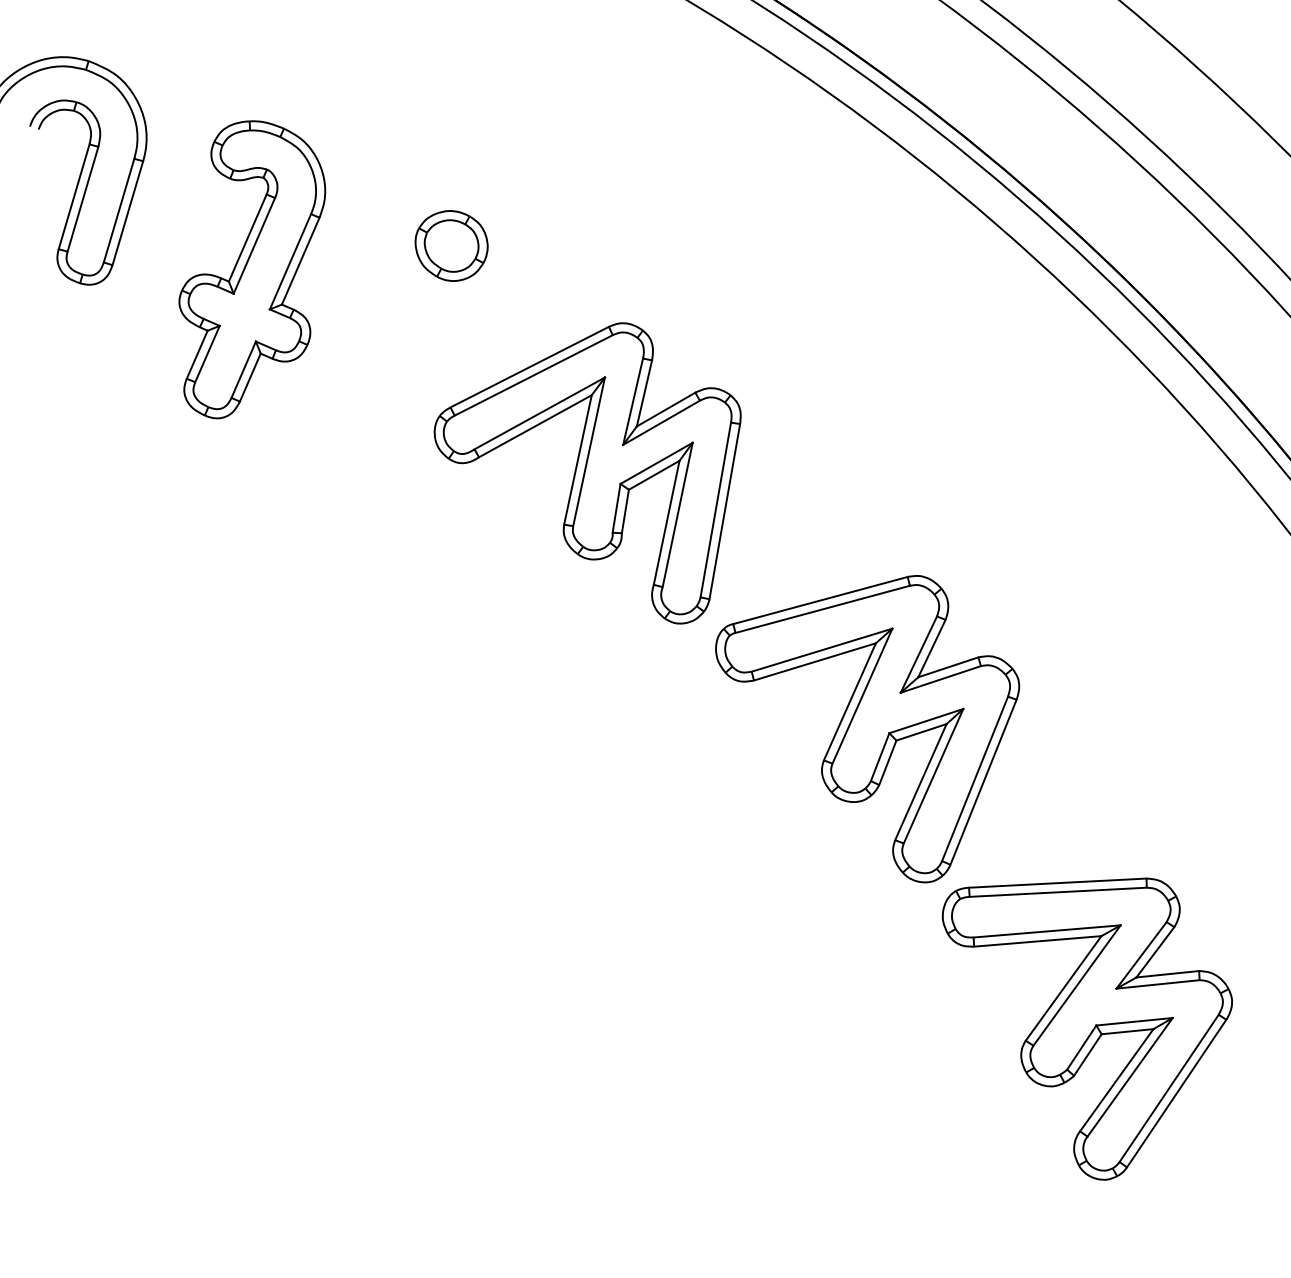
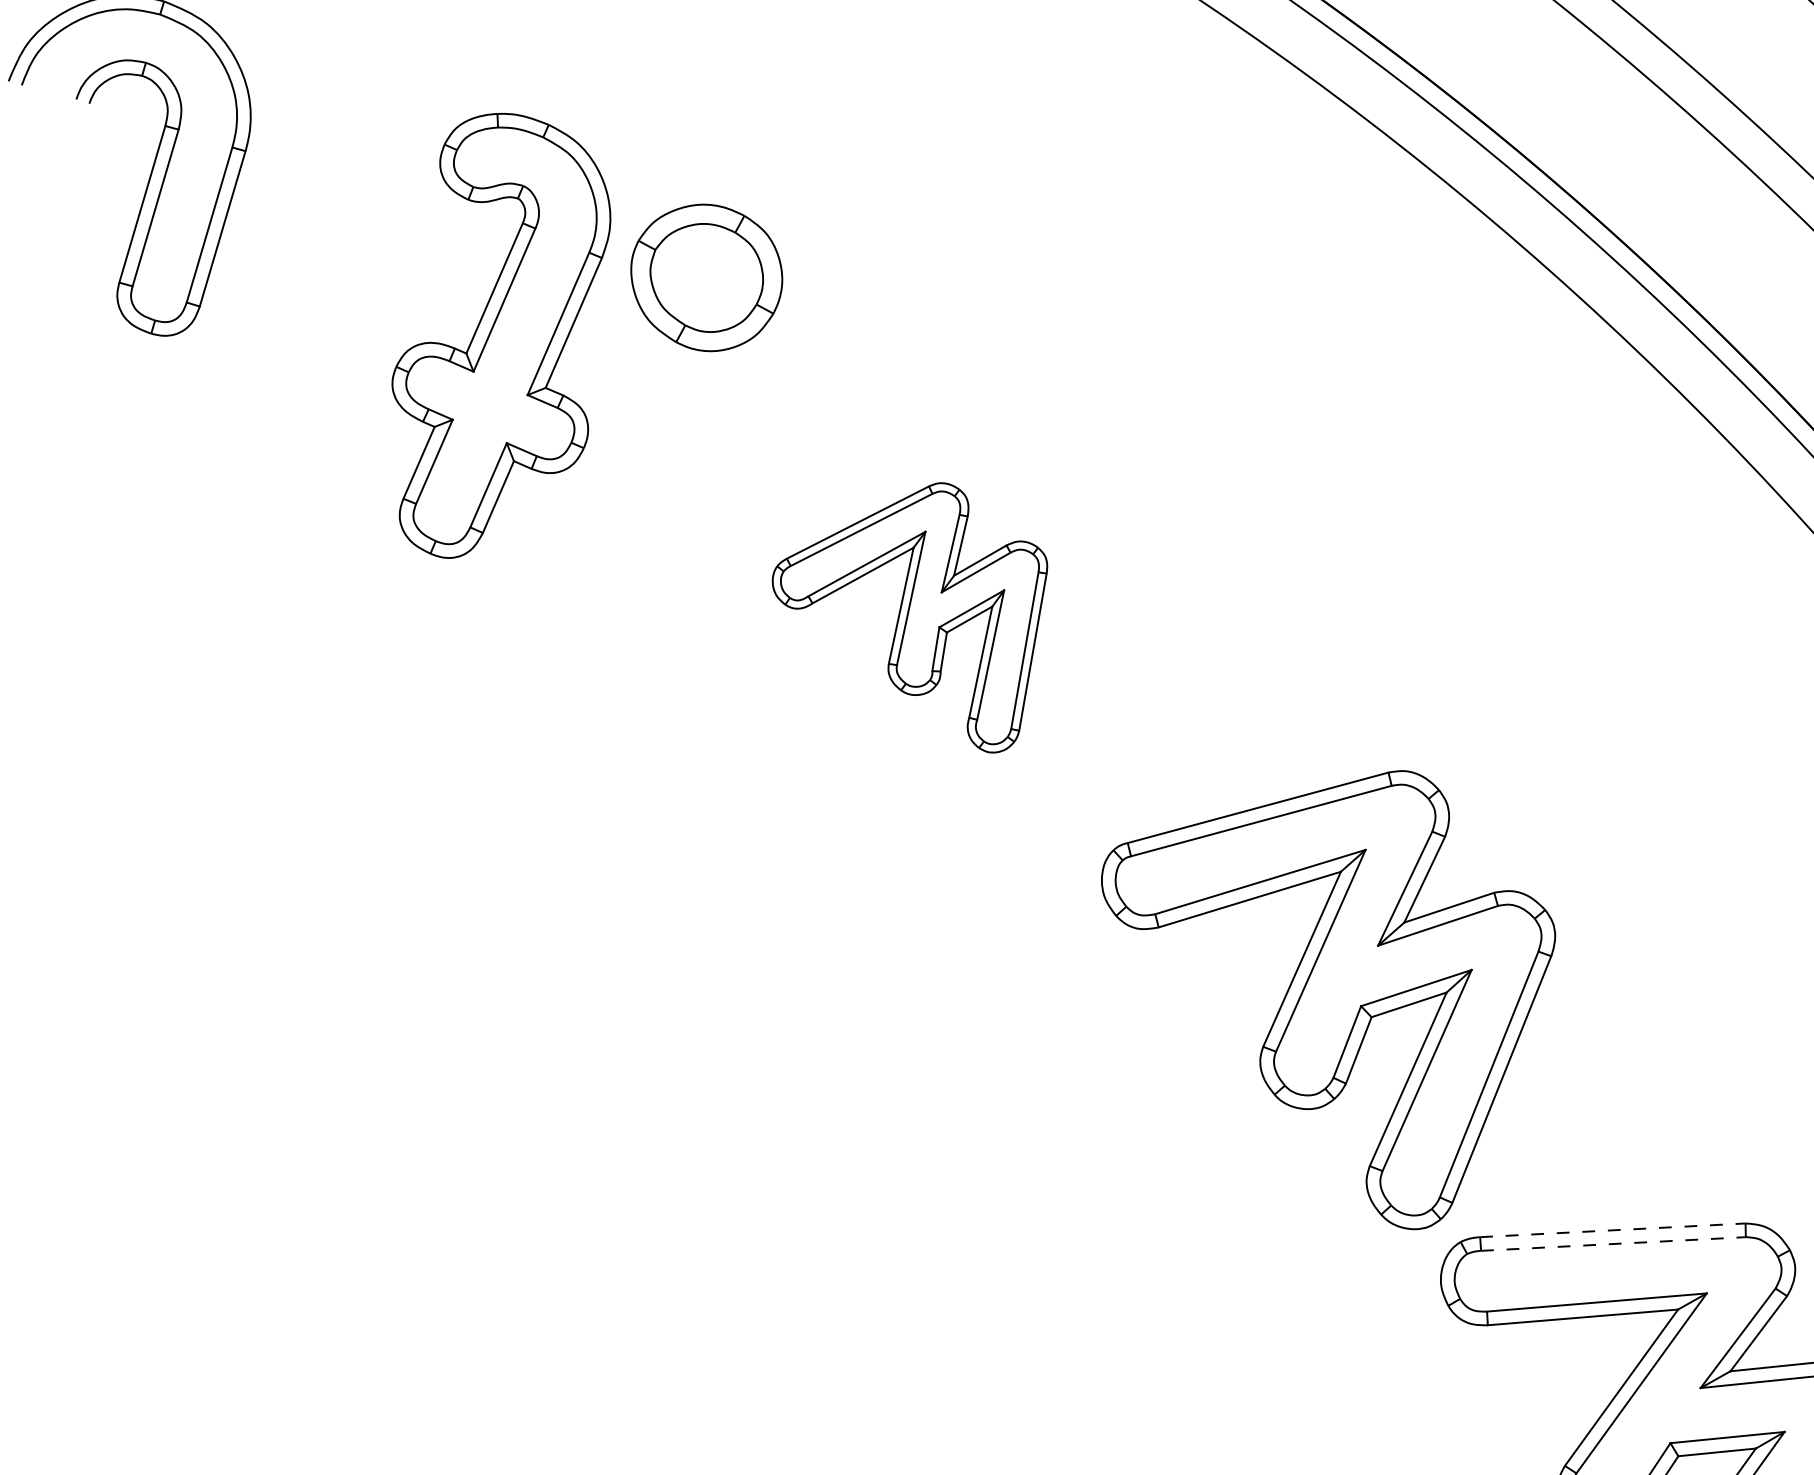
part: (451, 245) -> (706, 277), size x1.4
part: (252, 269) -> (501, 335), moved
part: (587, 473) -> (909, 617), size x0.6
line: (1057, 883) -> (1612, 1230), solid -> dashed
line: (1058, 892) -> (1613, 1244), solid -> dashed

